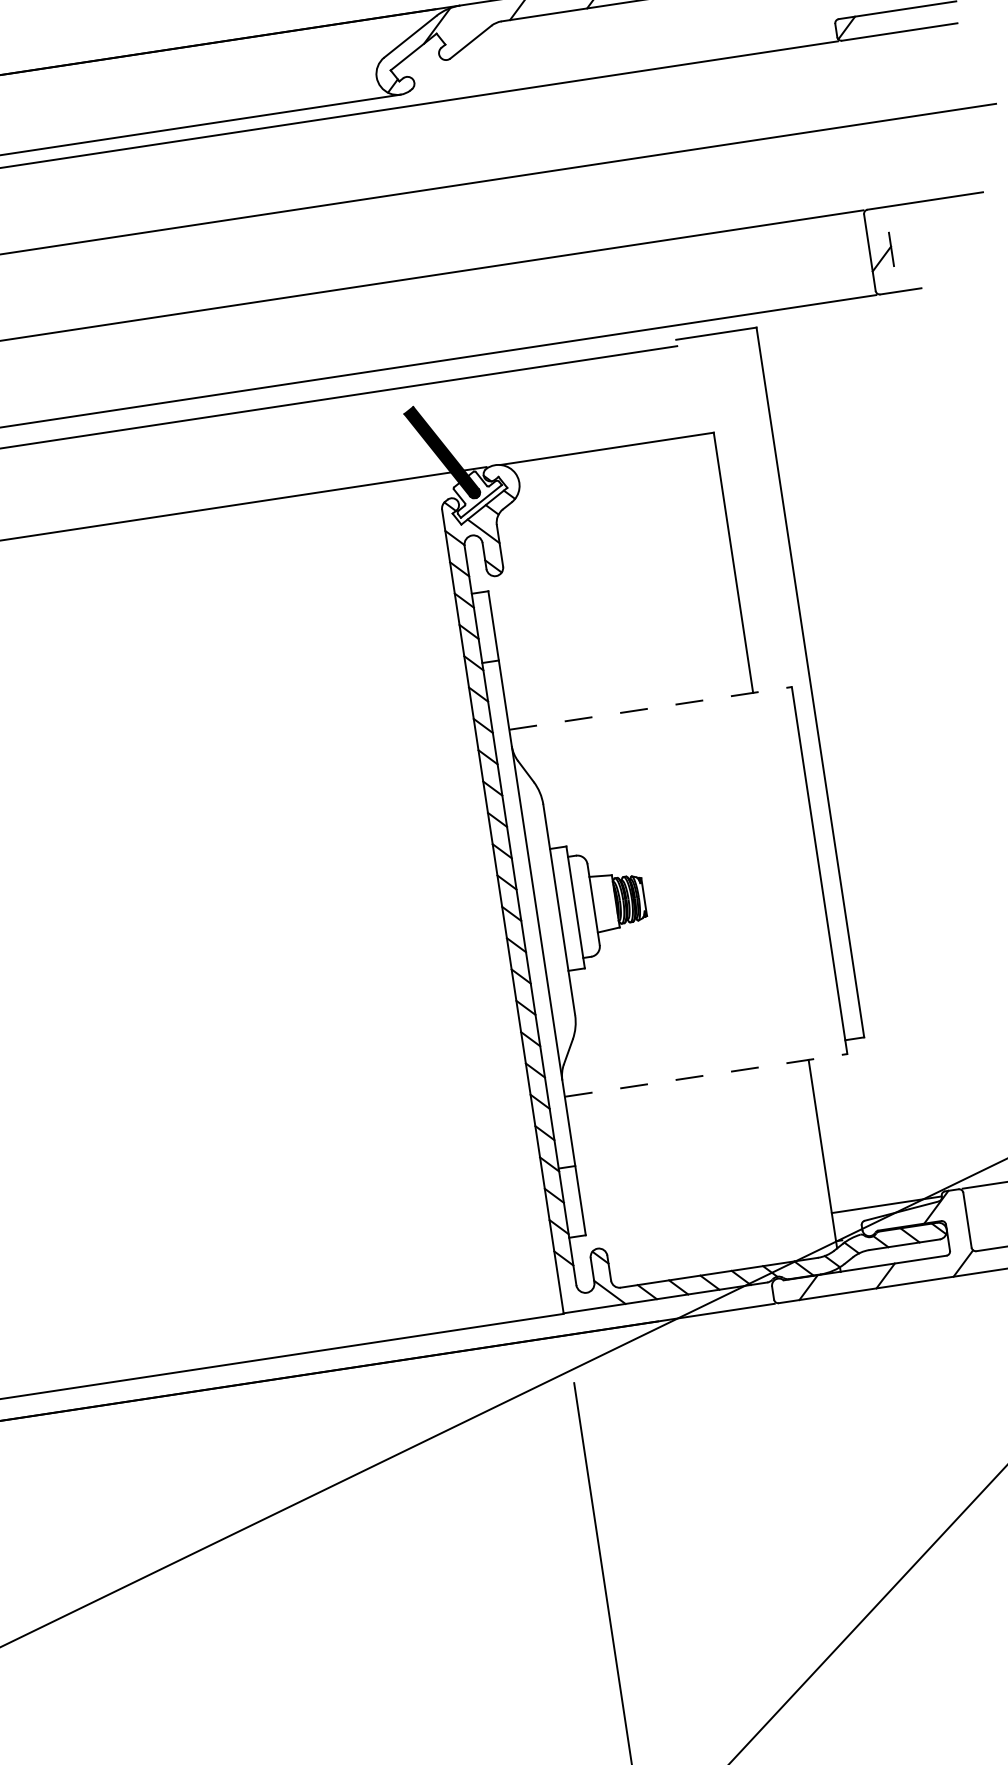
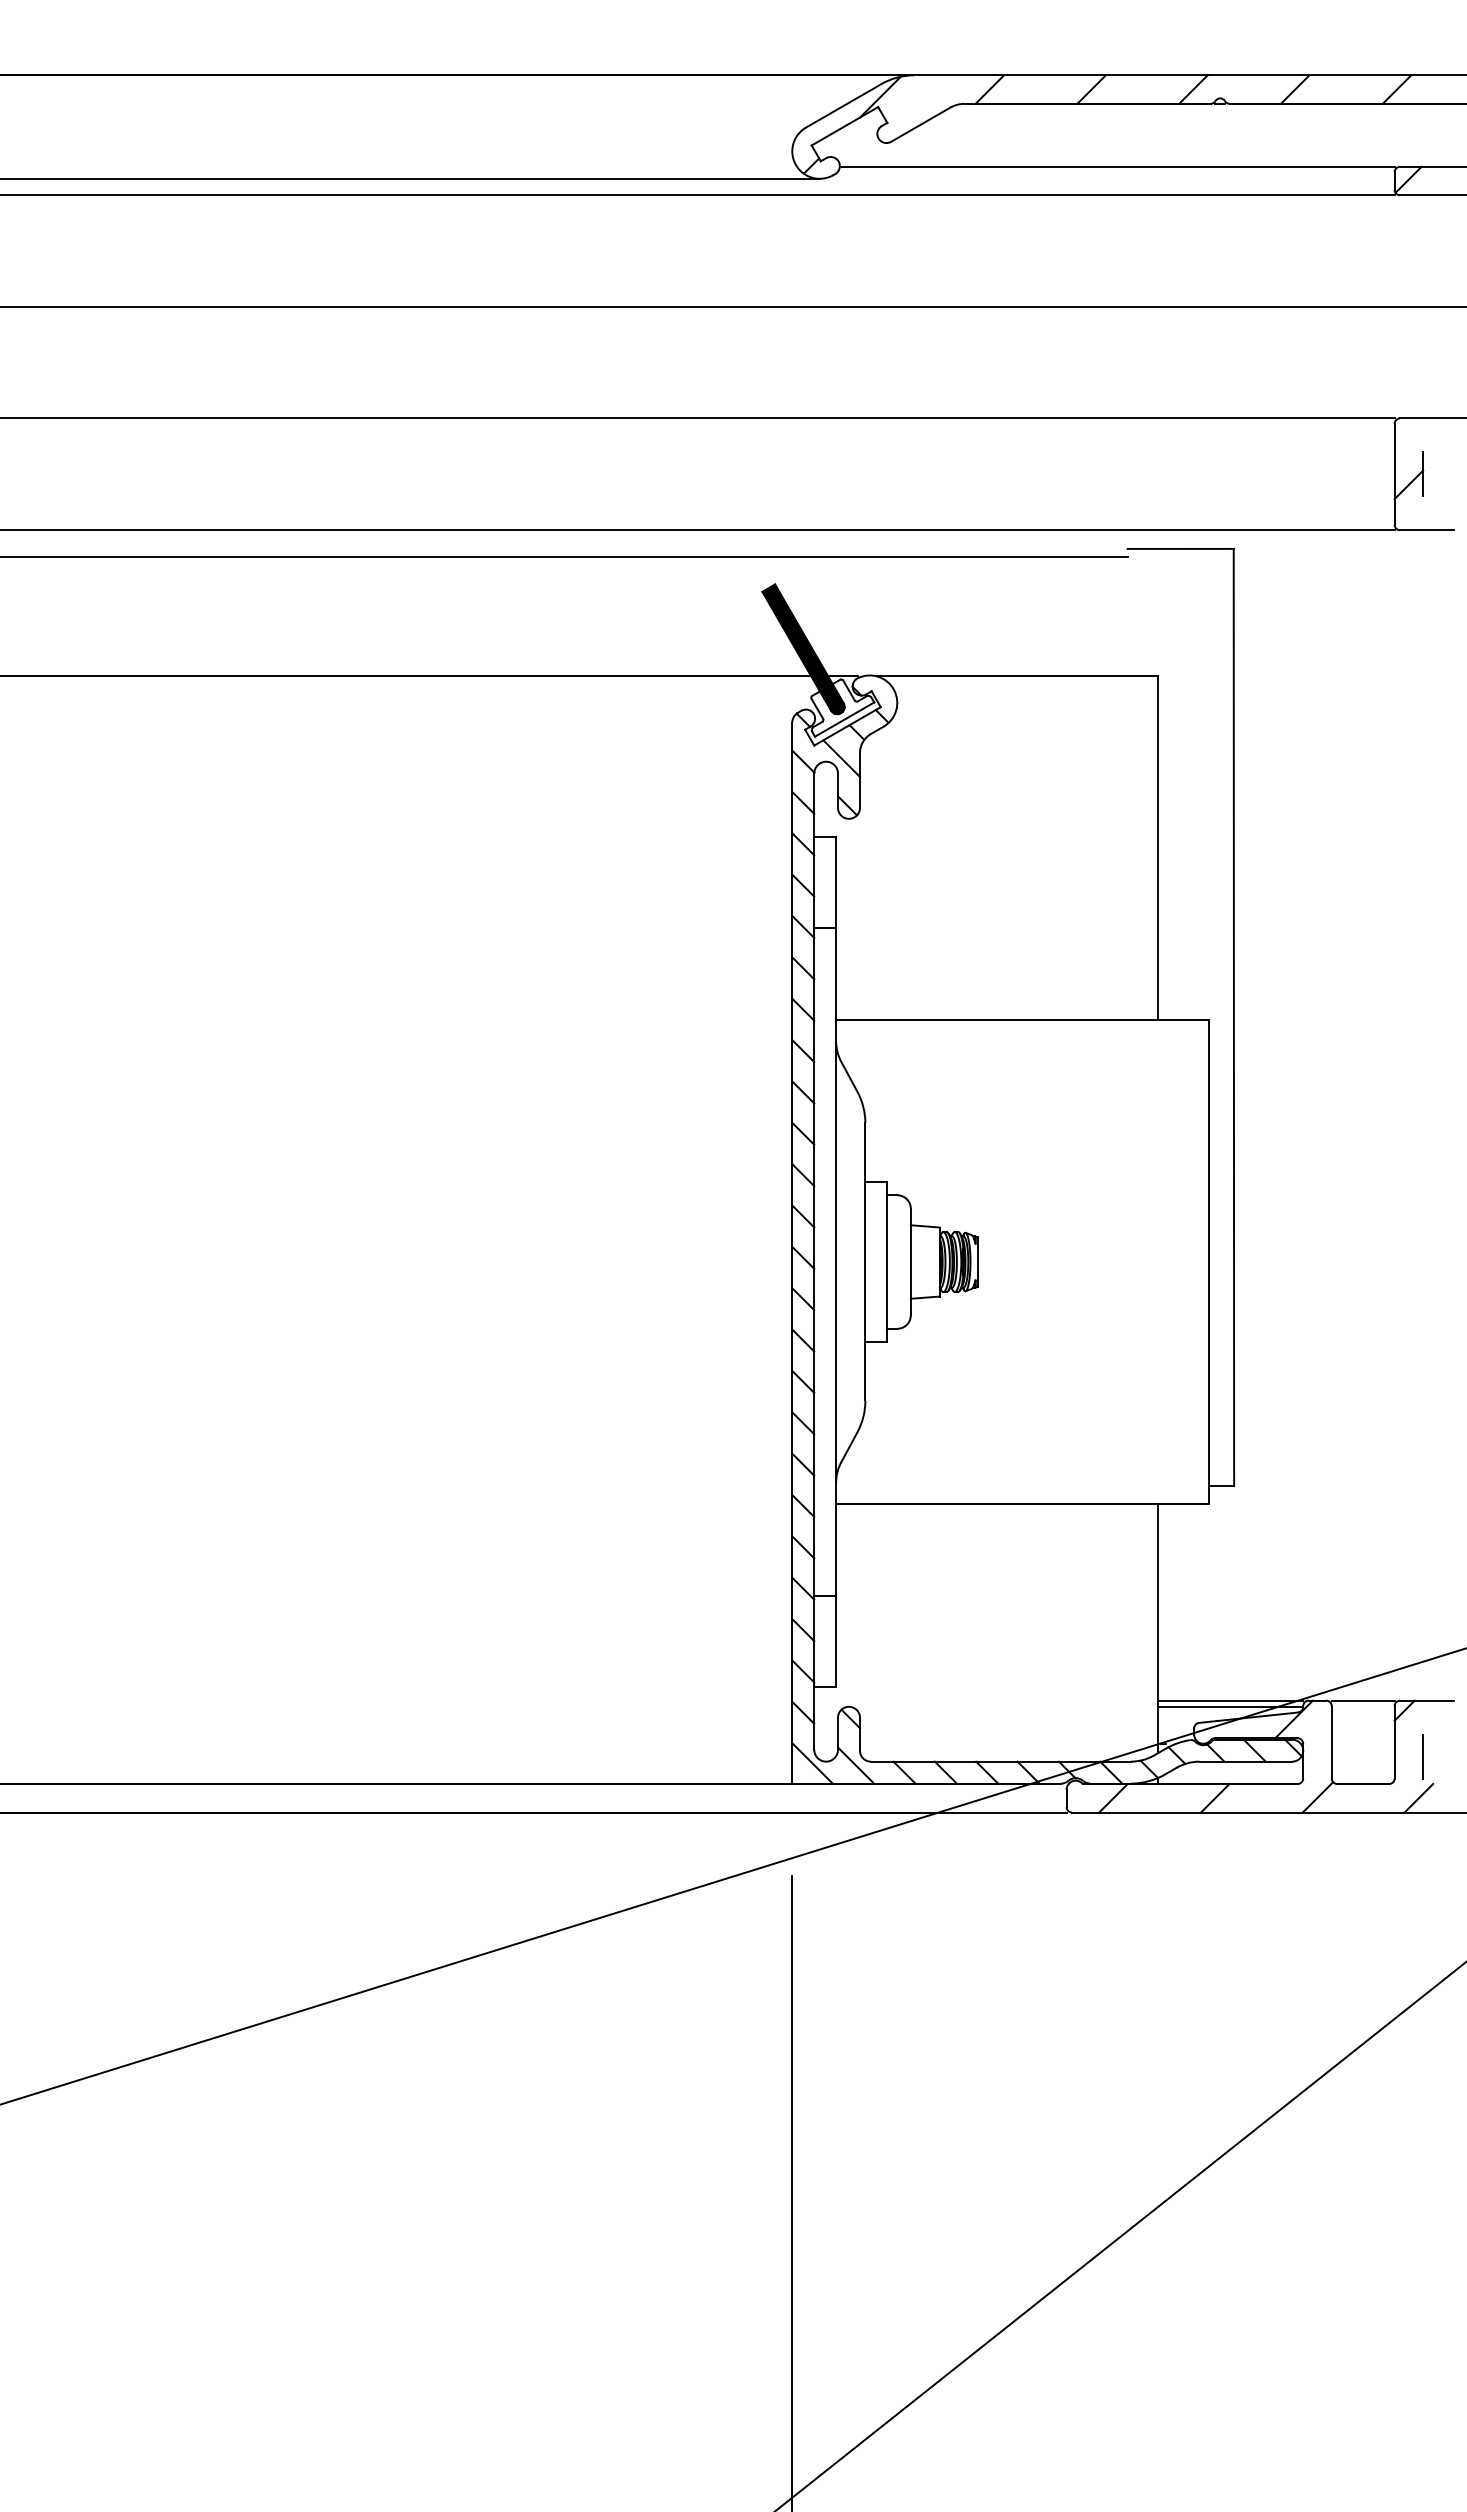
line: (623, 51) -> (1116, 166), added
line: (650, 708) -> (1022, 1019), dashed -> solid
line: (706, 1075) -> (1022, 1504), dashed -> solid
line: (886, 1200) -> (1230, 1700), added
line: (576, 1295) -> (812, 1763), added

